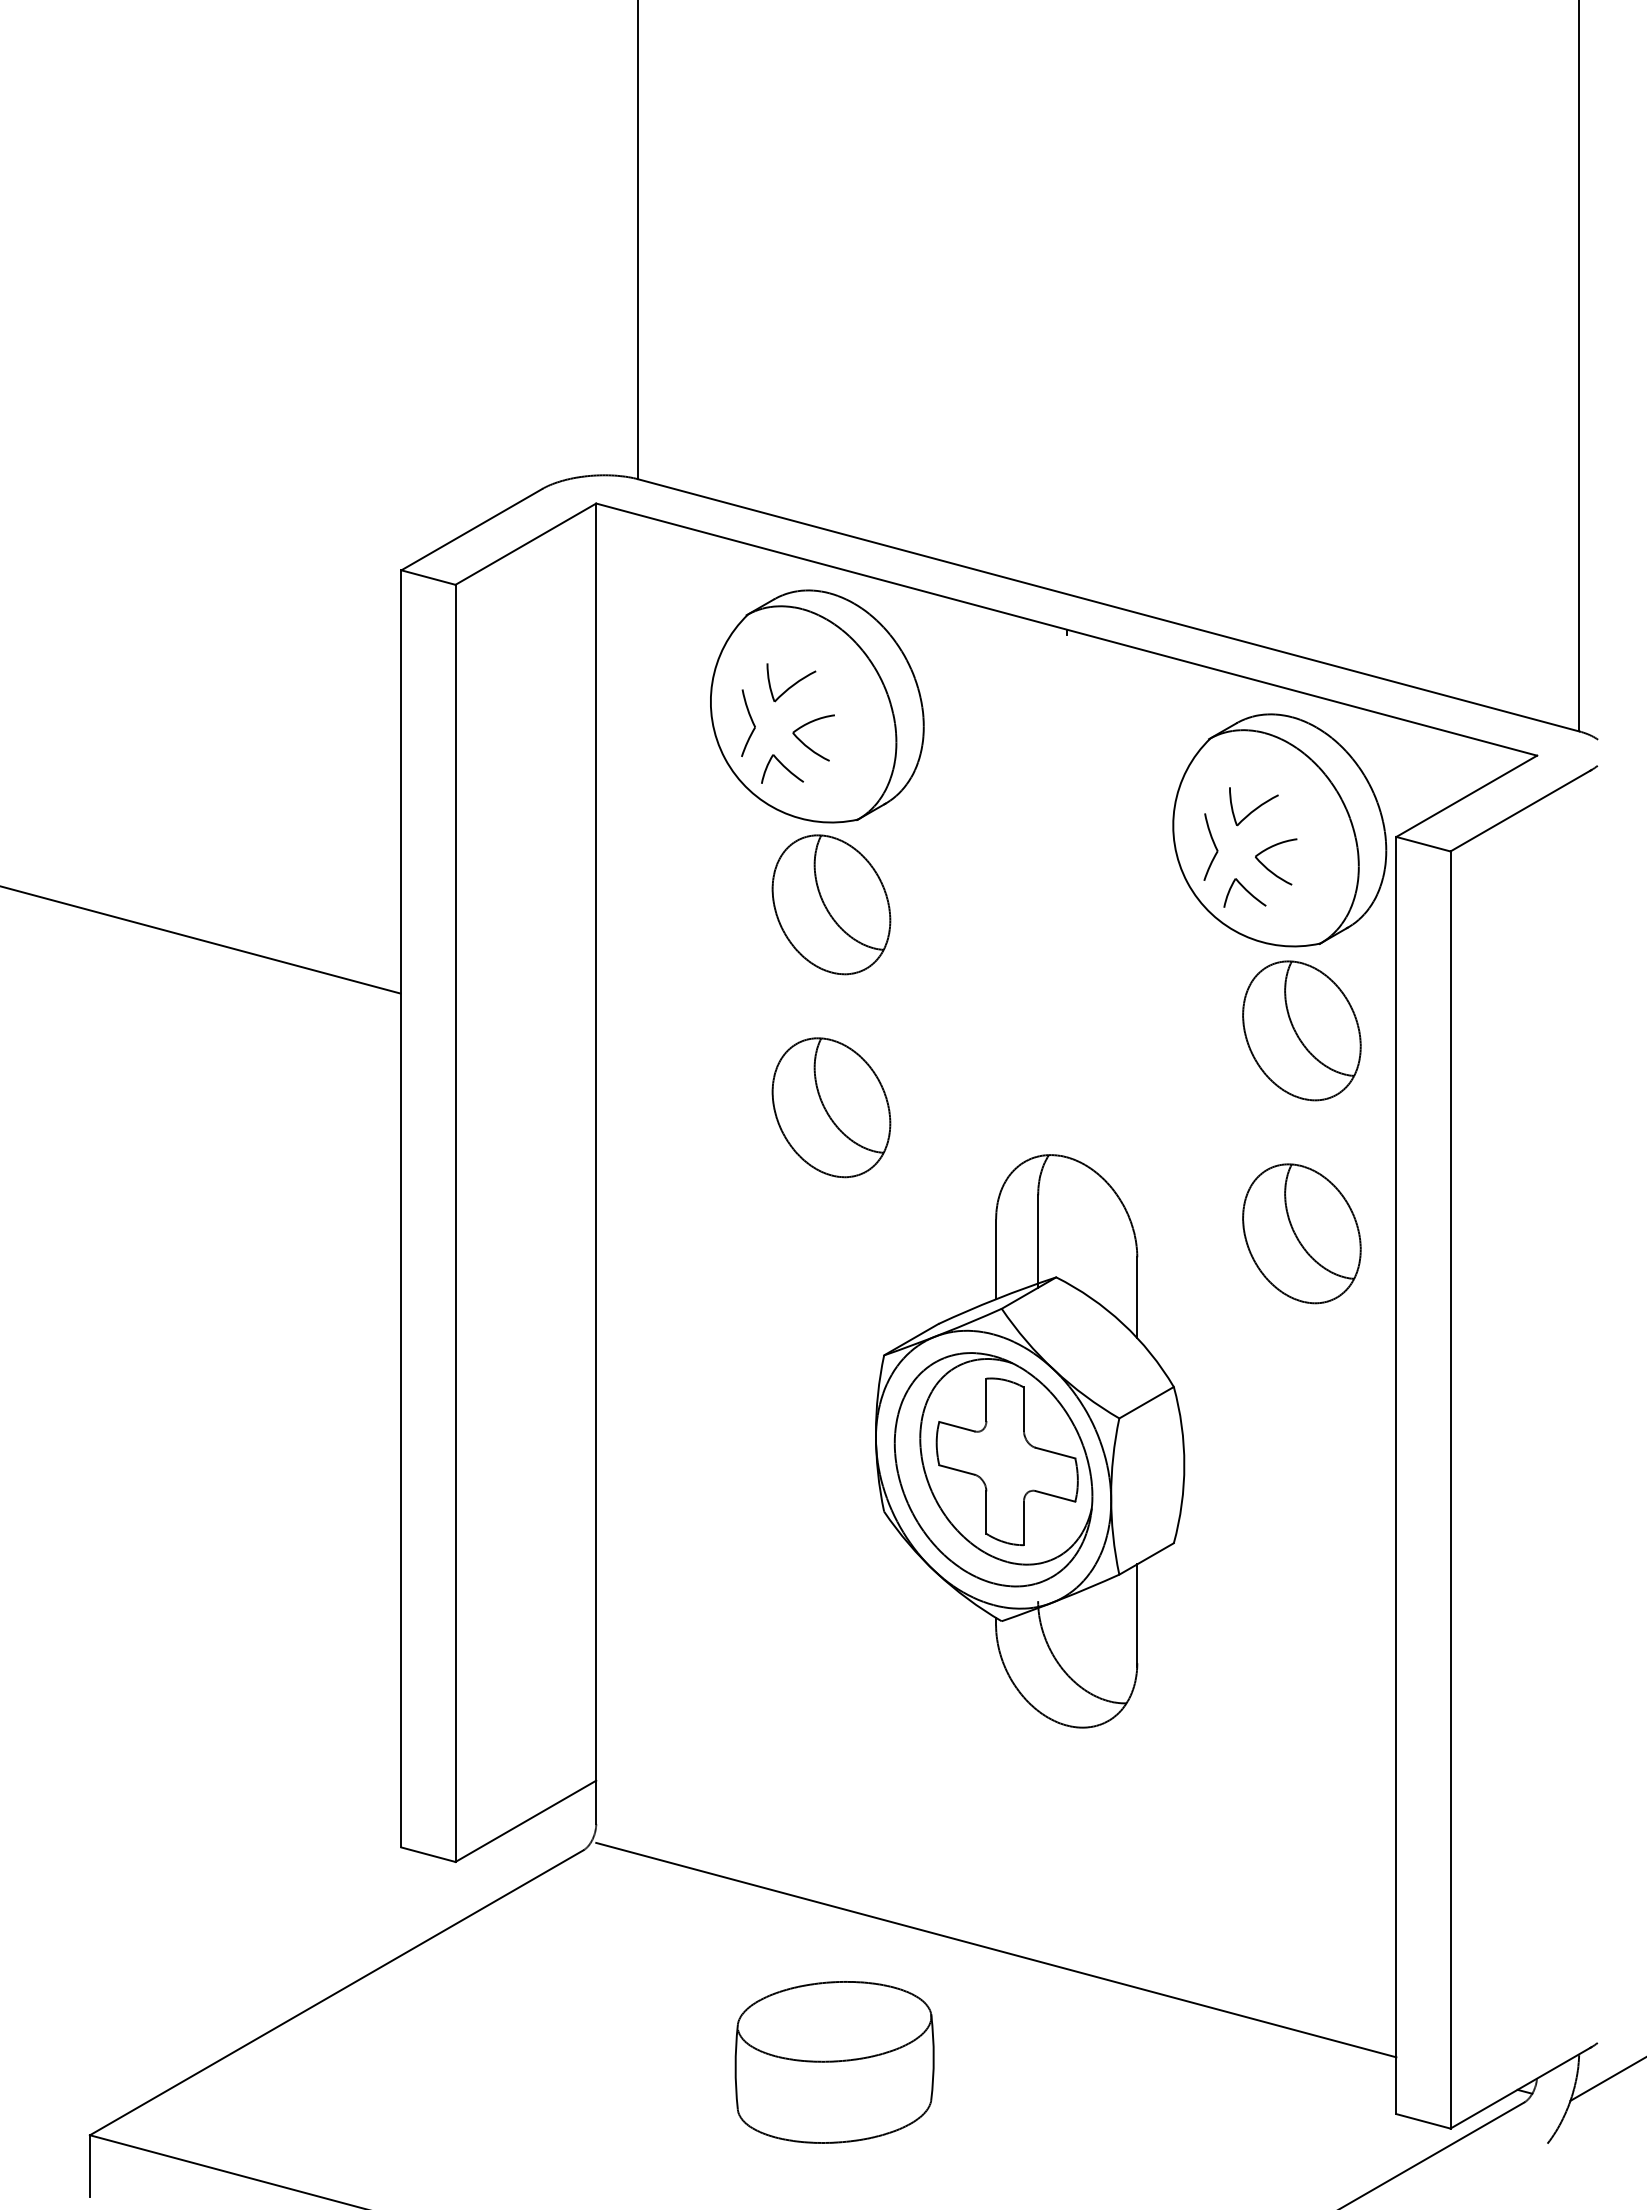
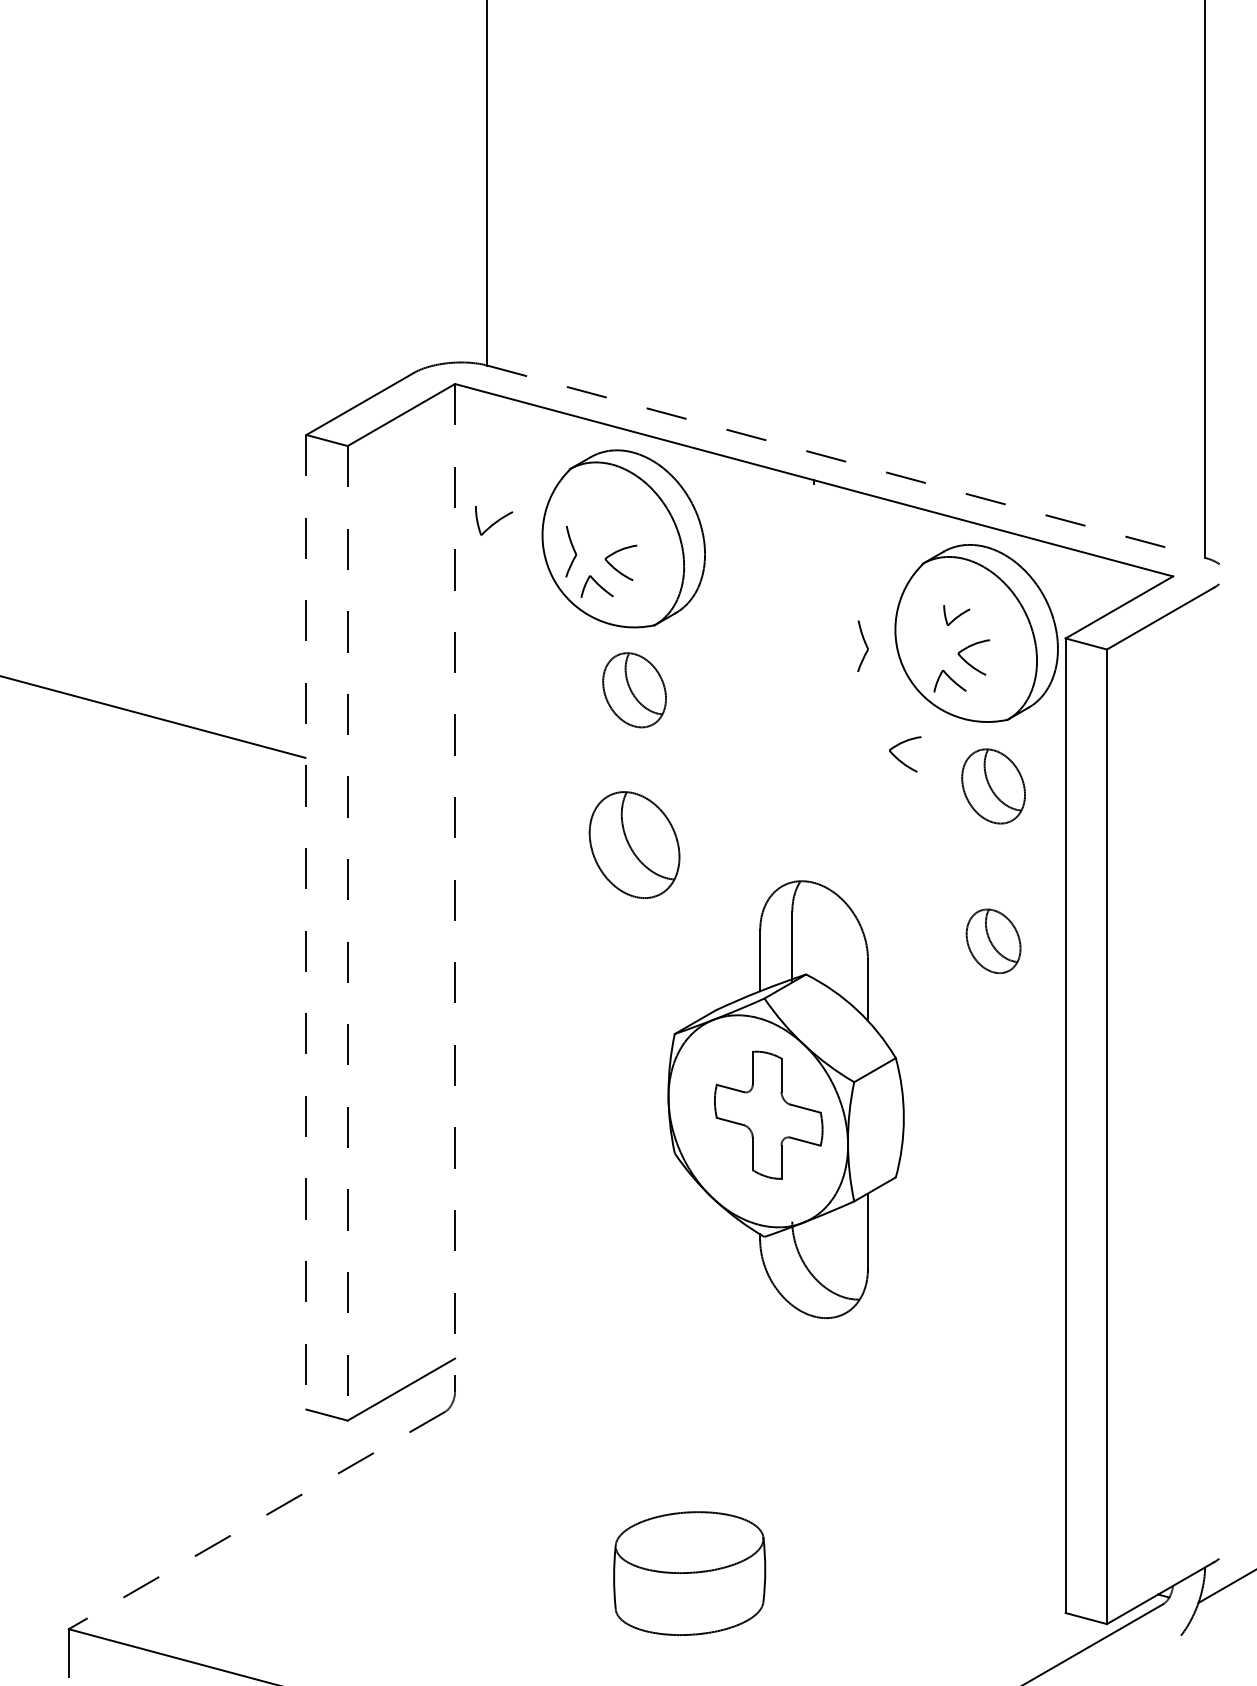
line: (1109, 605) -> (846, 461), solid -> dashed
part: (791, 682) -> (494, 520), moved
part: (1253, 806) -> (956, 615), size x0.7
part: (1210, 846) -> (862, 645), moved
part: (831, 904) -> (634, 689), size x0.7
part: (1181, 997) -> (901, 760), added
part: (1301, 1030) -> (993, 786), size x0.7
line: (596, 1164) -> (455, 888), solid -> dashed
line: (401, 1208) -> (306, 921), solid -> dashed
line: (455, 1223) -> (347, 933), solid -> dashed
part: (1301, 1233) -> (993, 941), size x0.6
part: (993, 1469) -> (758, 1121), removed
line: (996, 1949) -> (760, 1487), removed
line: (336, 1992) -> (256, 1520), solid -> dashed
part: (834, 2062) -> (689, 1573), moved

